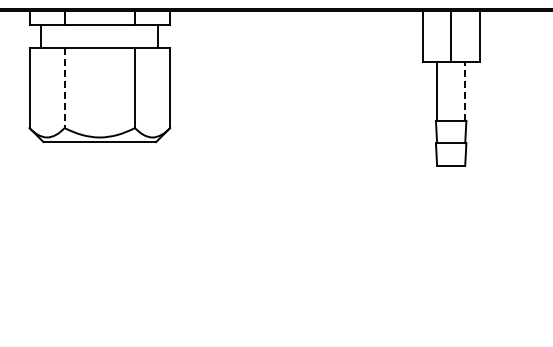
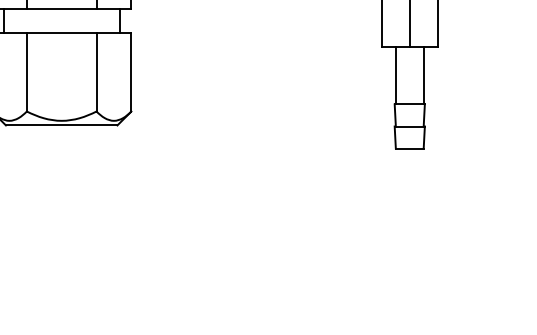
line: (64, 88) -> (26, 72), dashed -> solid
line: (465, 91) -> (423, 75), dashed -> solid

